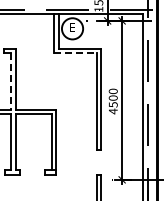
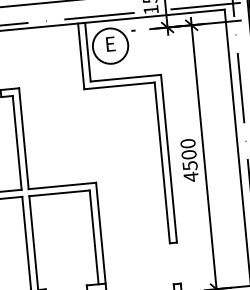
line: (76, 53) -> (120, 86), dashed -> solid
line: (11, 81) -> (17, 143), dashed -> solid

